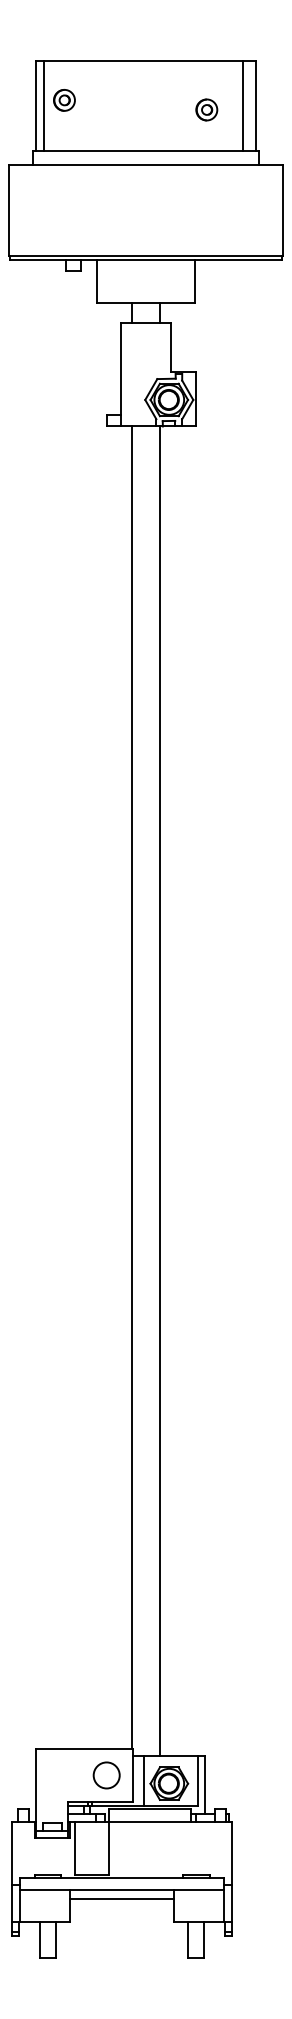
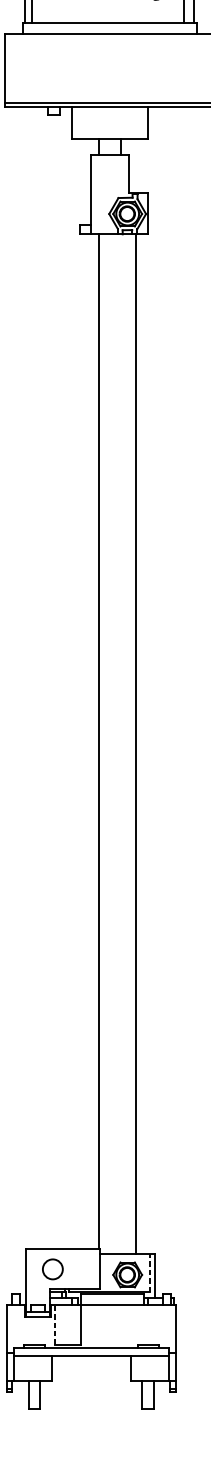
line: (160, 1090) -> (136, 743), moved
circle: (106, 1775) -> (52, 1269), moved
line: (144, 1780) -> (108, 1272), removed
line: (198, 1780) -> (150, 1272), solid -> dashed
line: (74, 1848) -> (54, 1324), solid -> dashed
line: (121, 1899) -> (91, 1363), removed

